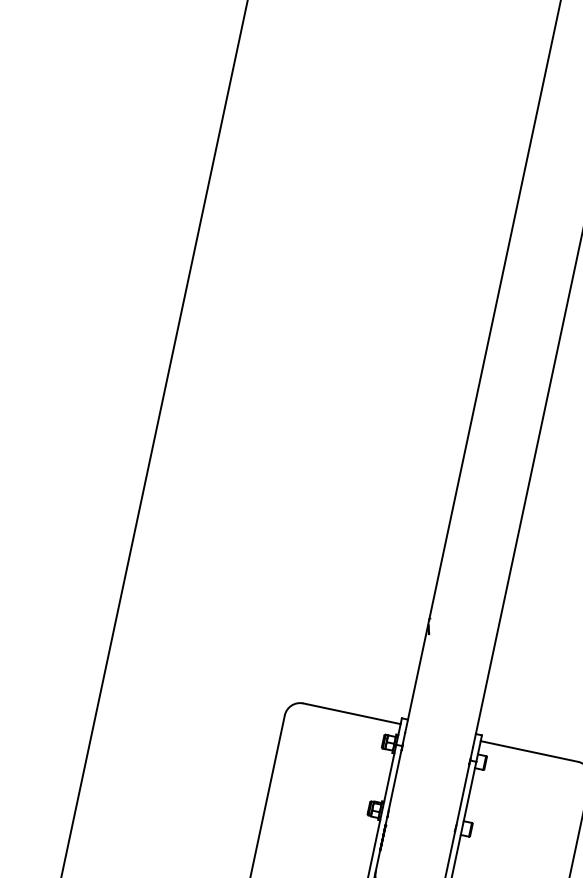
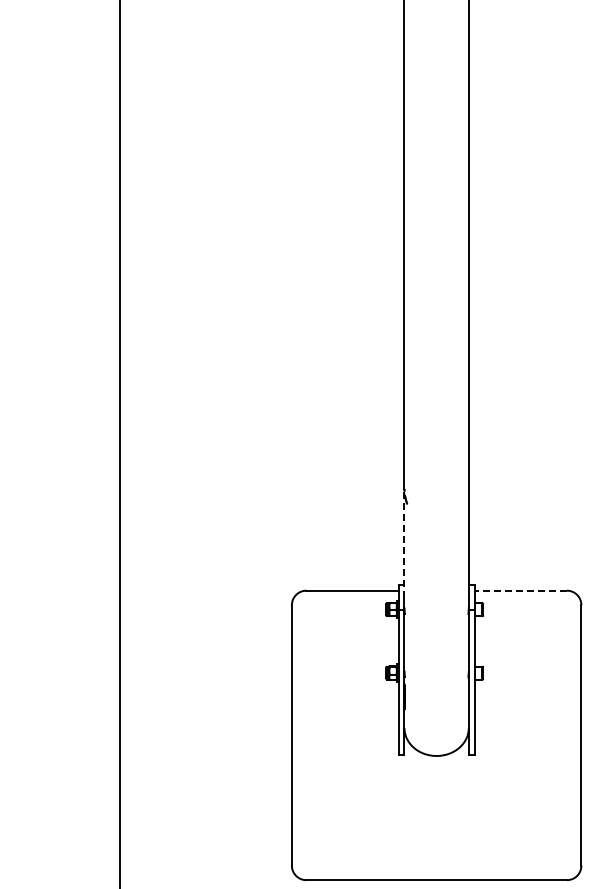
line: (416, 677) -> (404, 545), solid -> dashed
line: (529, 751) -> (520, 590), solid -> dashed

